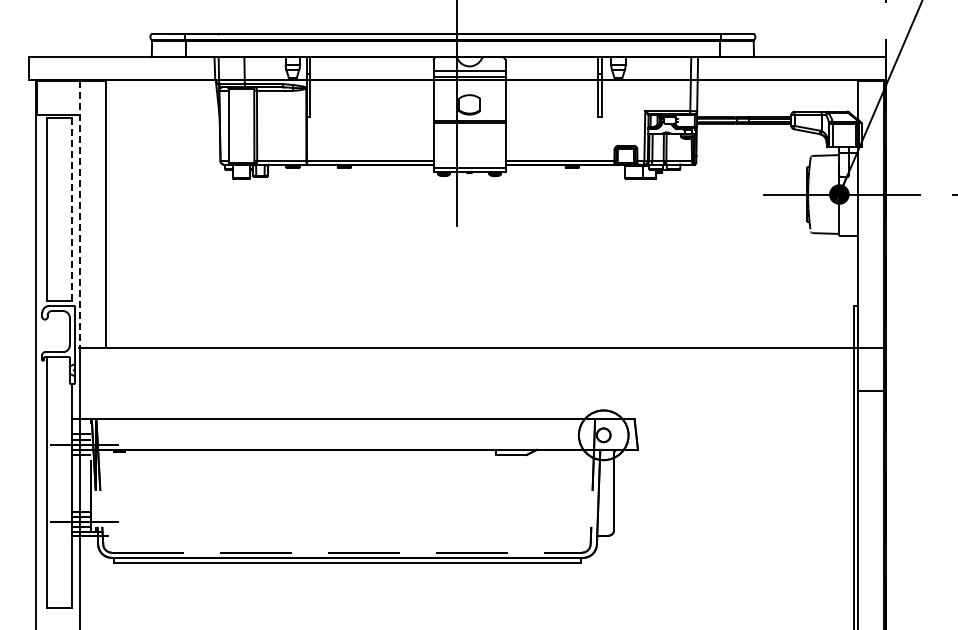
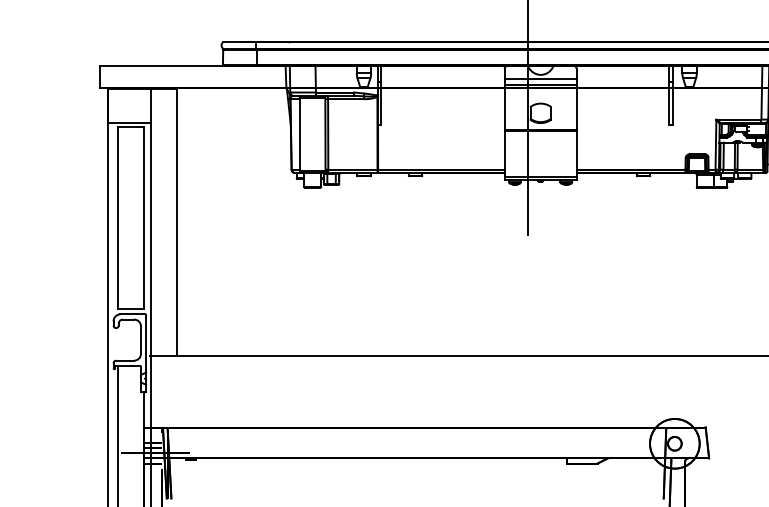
line: (72, 210) -> (143, 218), dashed -> solid
line: (80, 214) -> (151, 222), dashed -> solid

